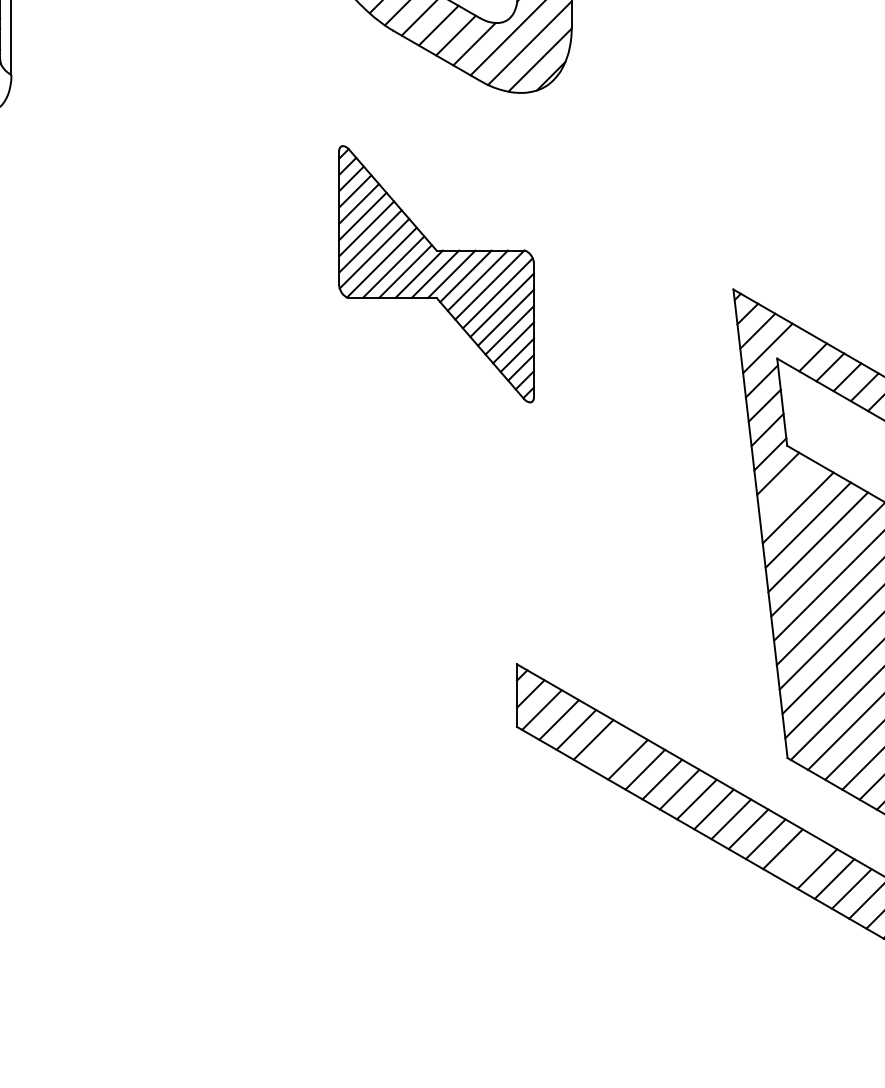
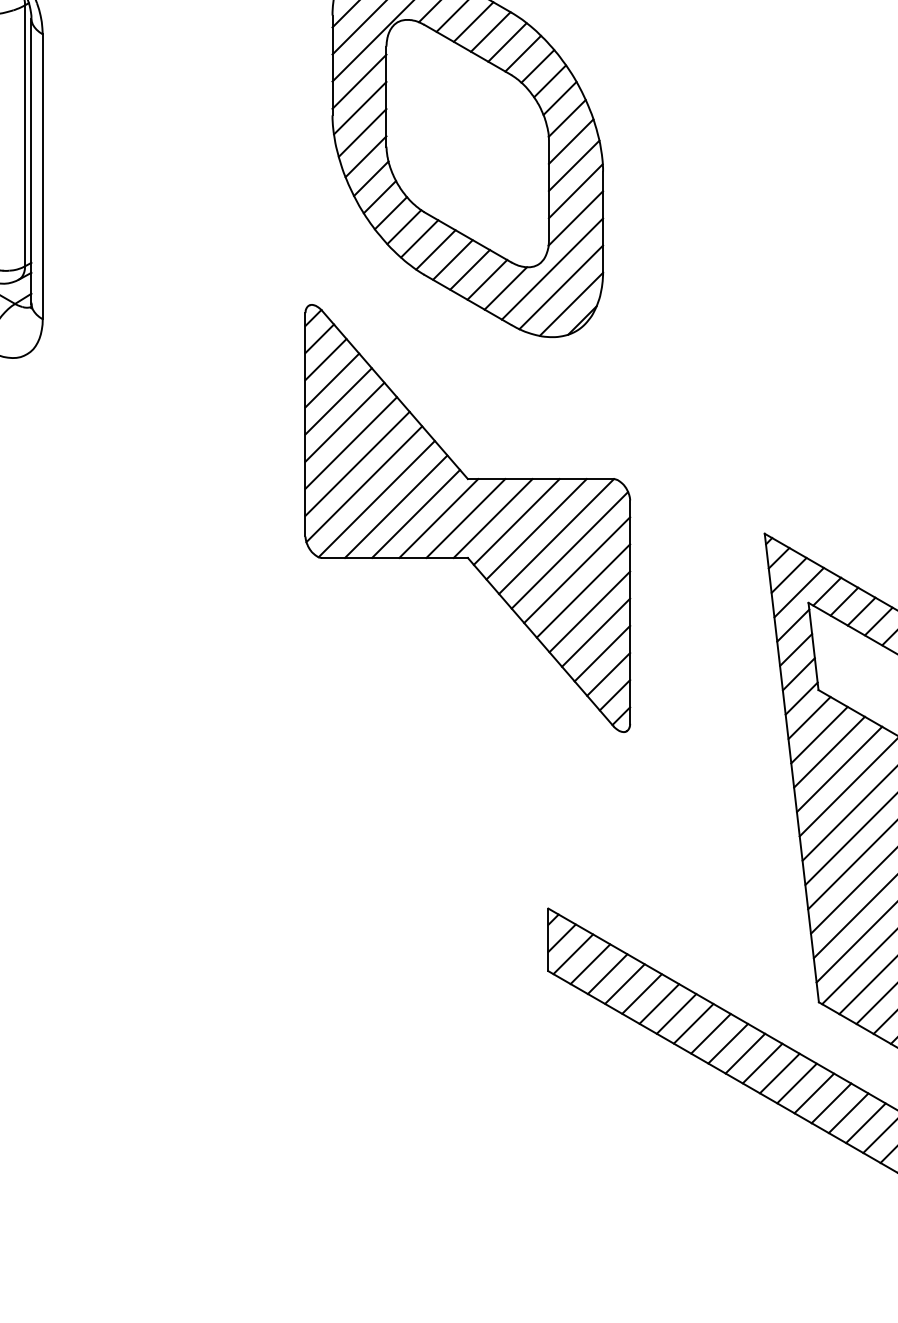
part: (436, 274) -> (467, 518), size x1.67
line: (796, 347) -> (827, 591), added
line: (788, 490) -> (819, 734), added
line: (610, 749) -> (641, 993), added
line: (800, 859) -> (831, 1103), added

